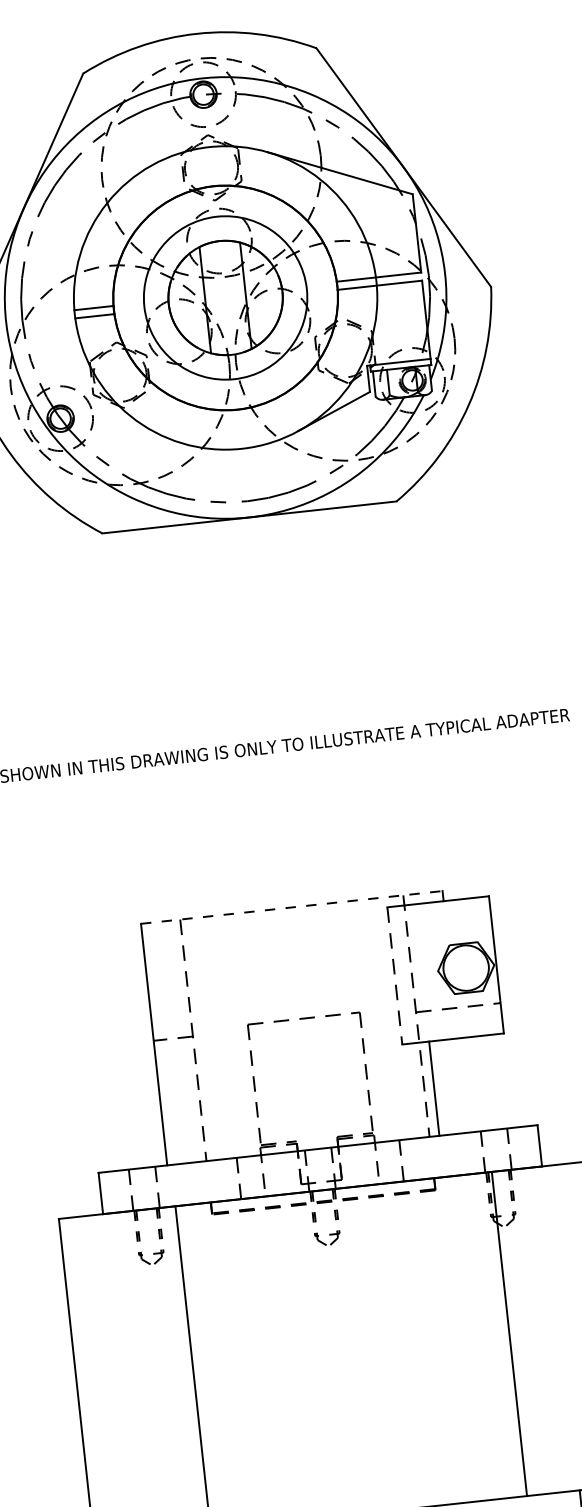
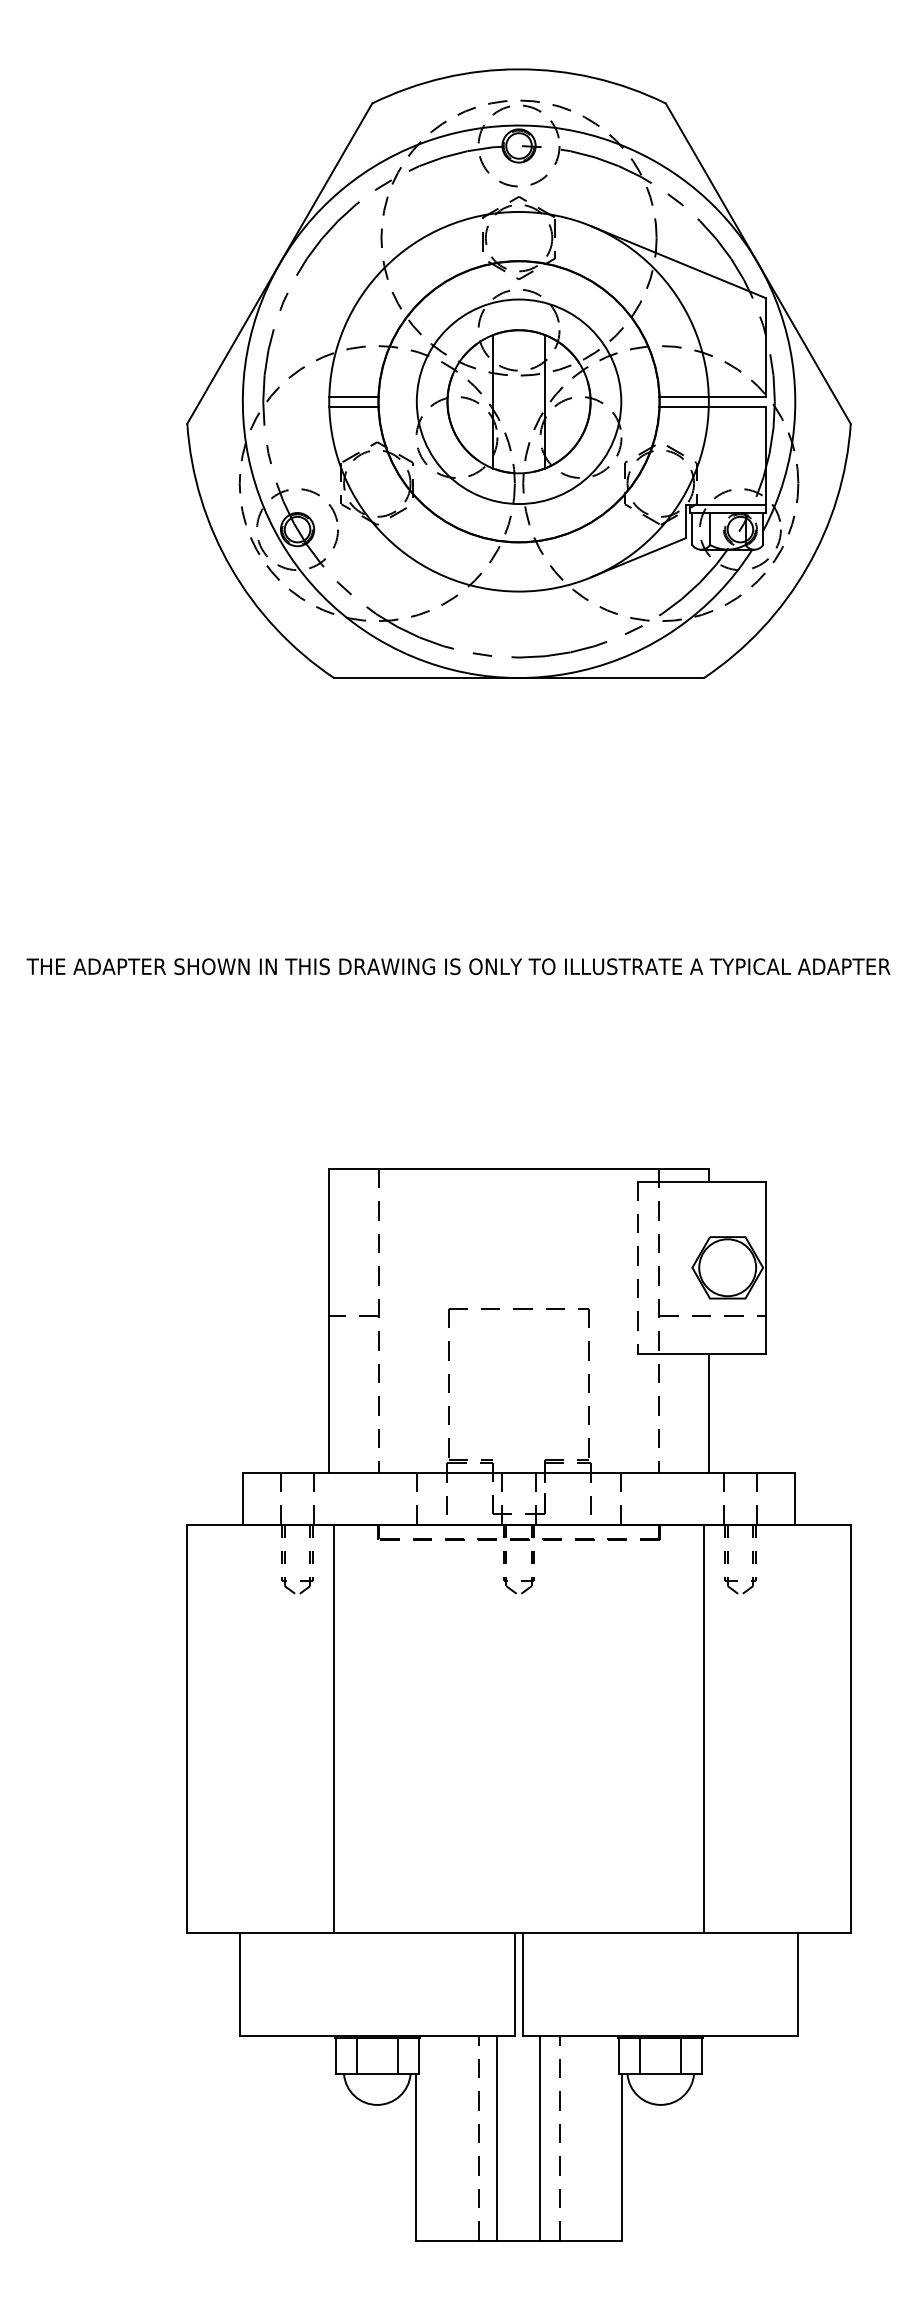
line: (291, 907) -> (518, 1168), dashed -> solid
line: (434, 1088) -> (708, 1413), moved
line: (509, 1333) -> (704, 1728), moved

